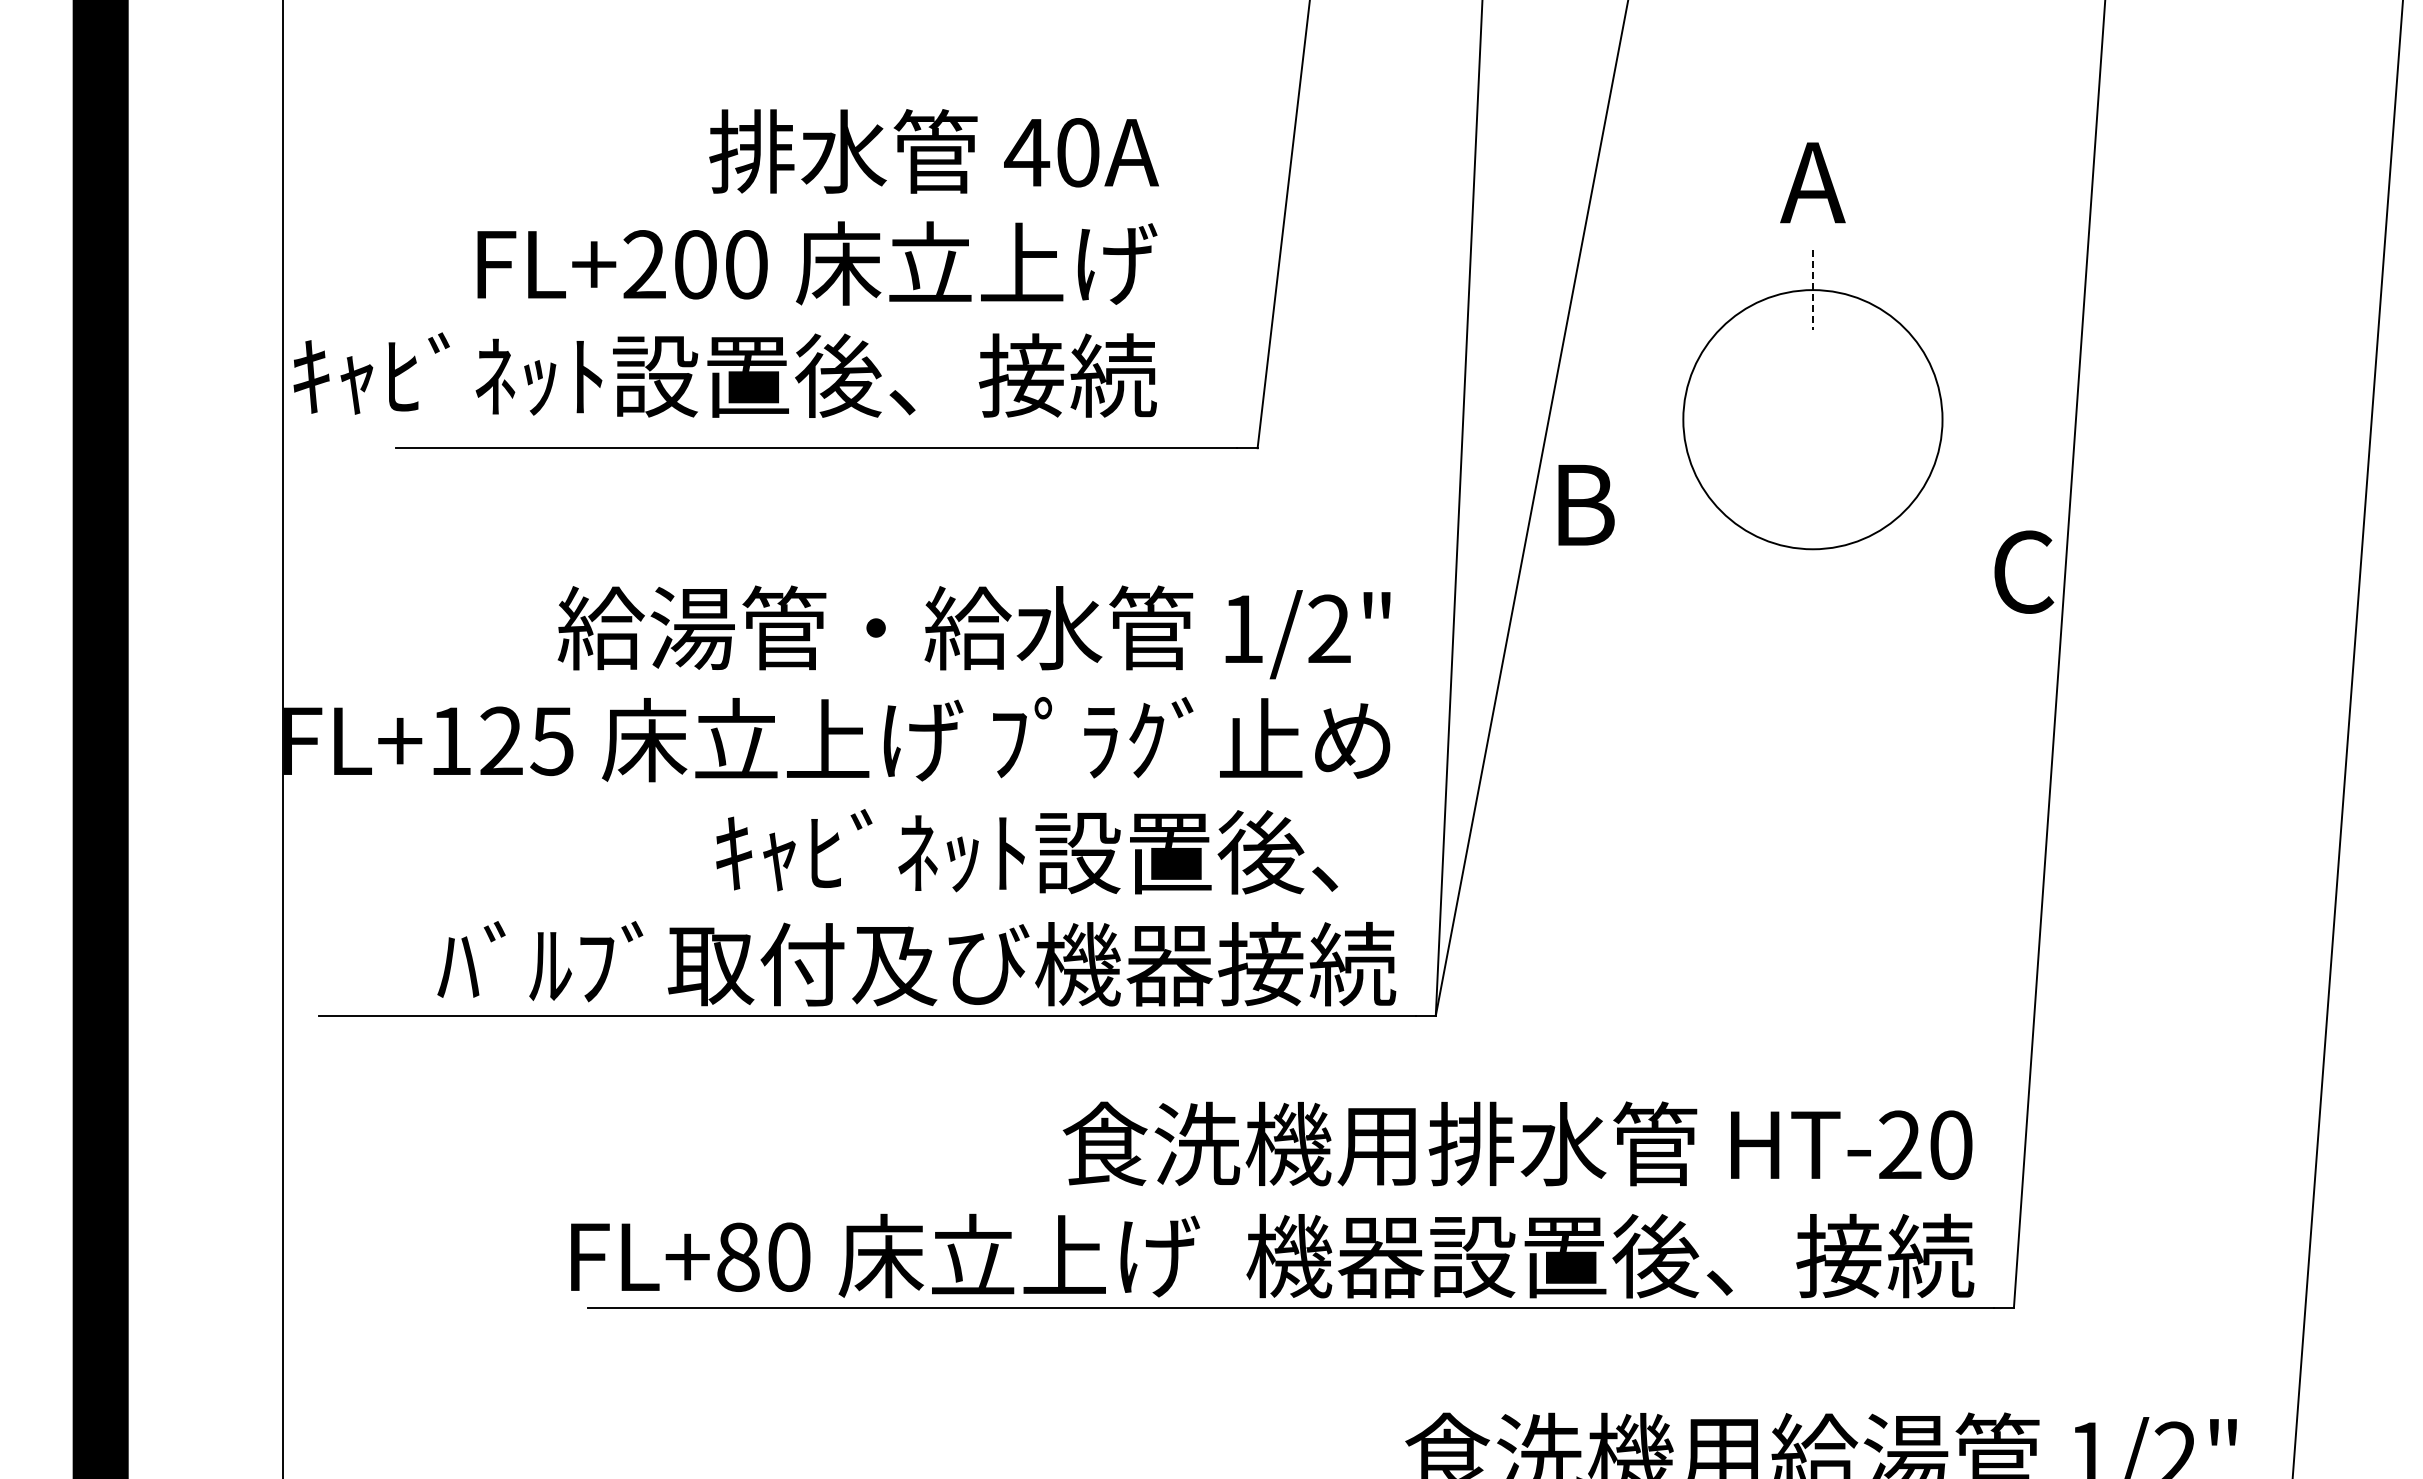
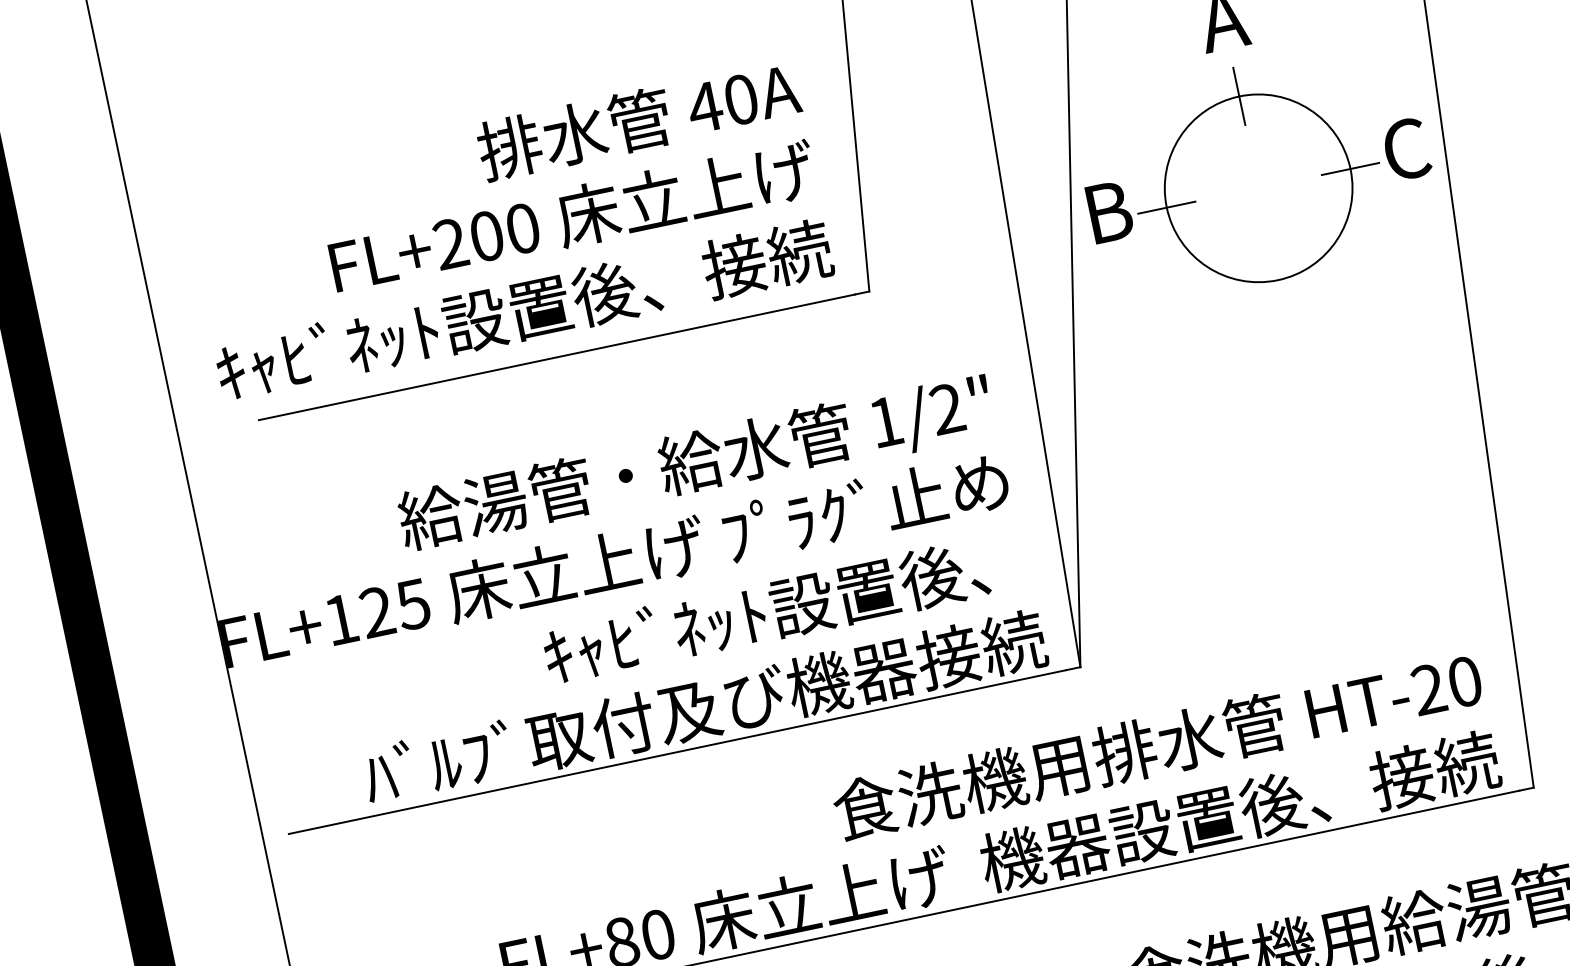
text: (725, 263) -> (507, 230), moved
line: (1812, 290) -> (1239, 96), dashed -> solid
line: (1683, 419) -> (1166, 207), added
line: (1942, 419) -> (1350, 168), added
text: (1586, 505) -> (1110, 212), moved
text: (2024, 571) -> (1406, 148), moved

